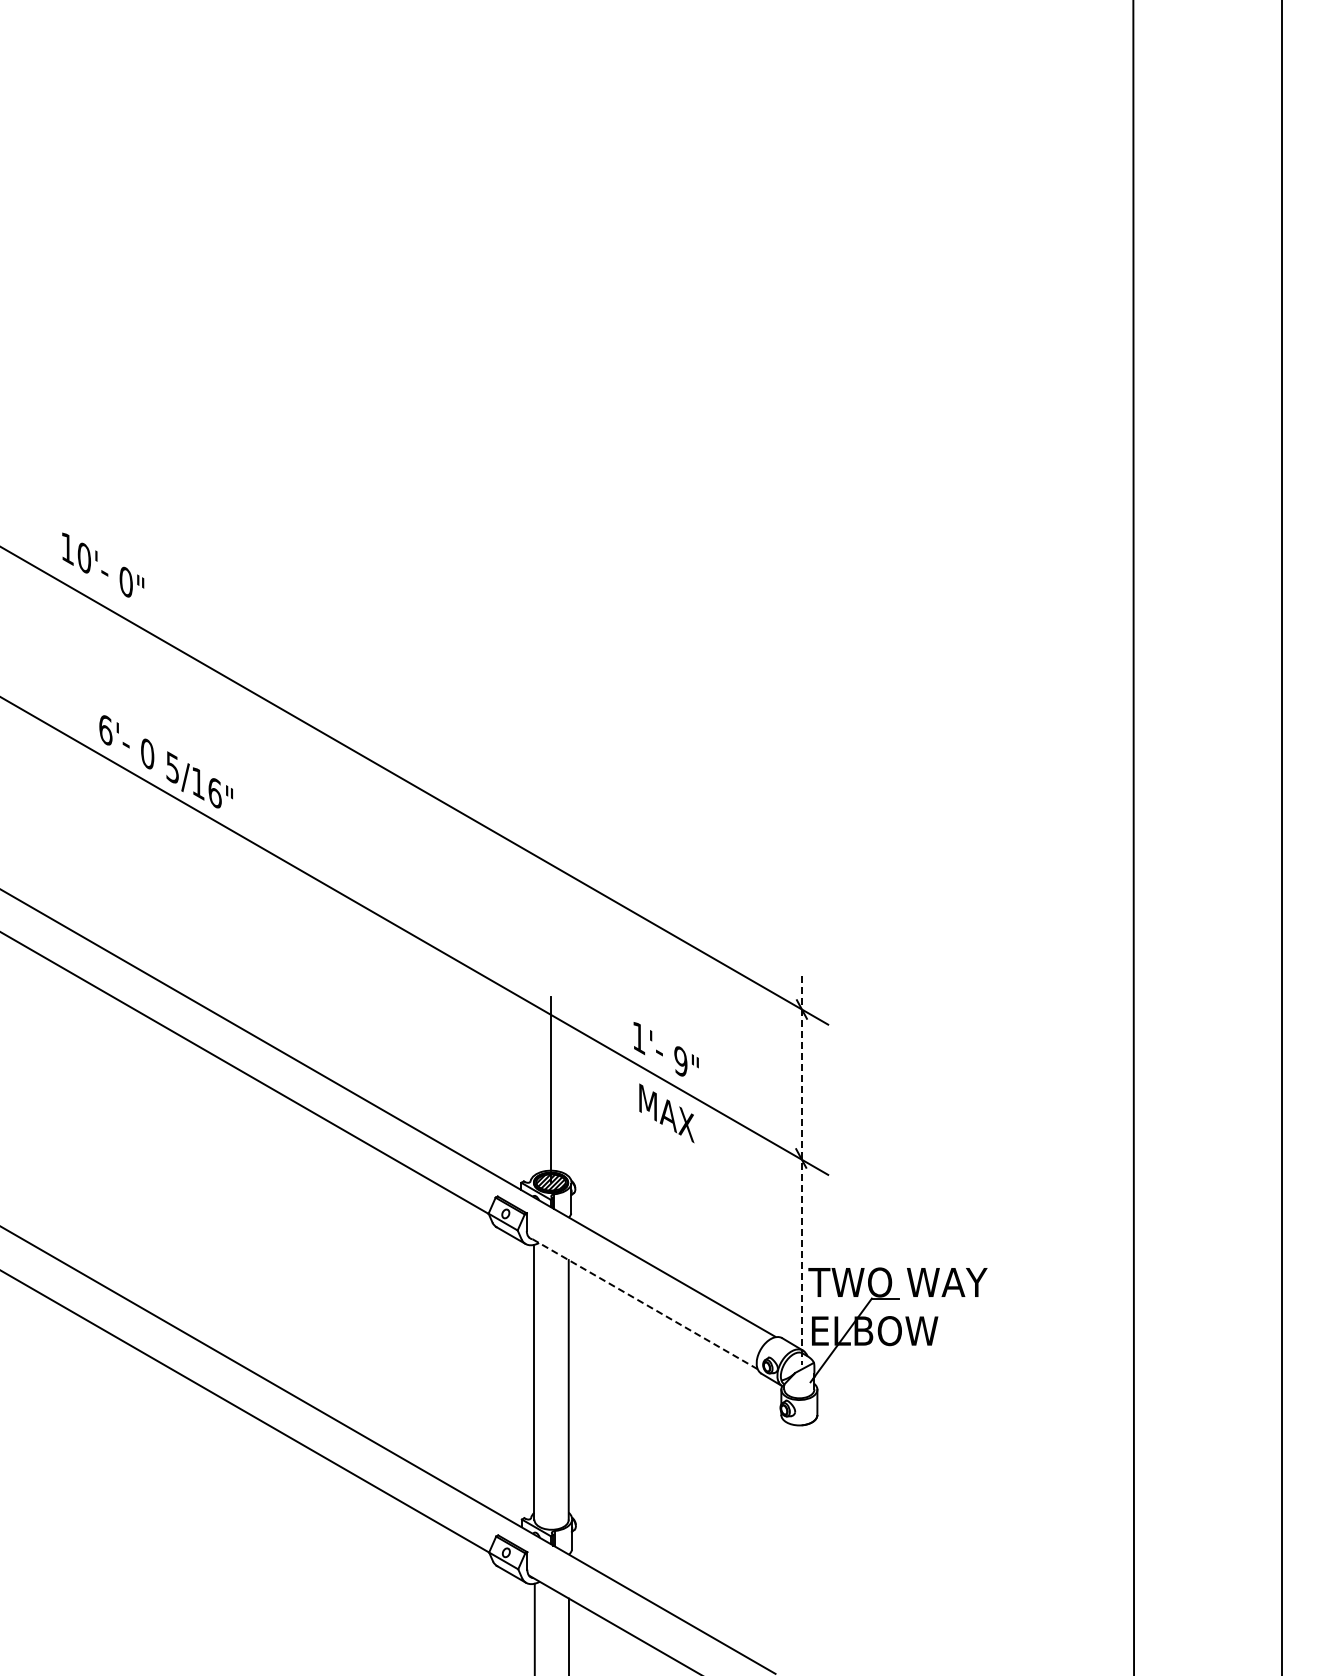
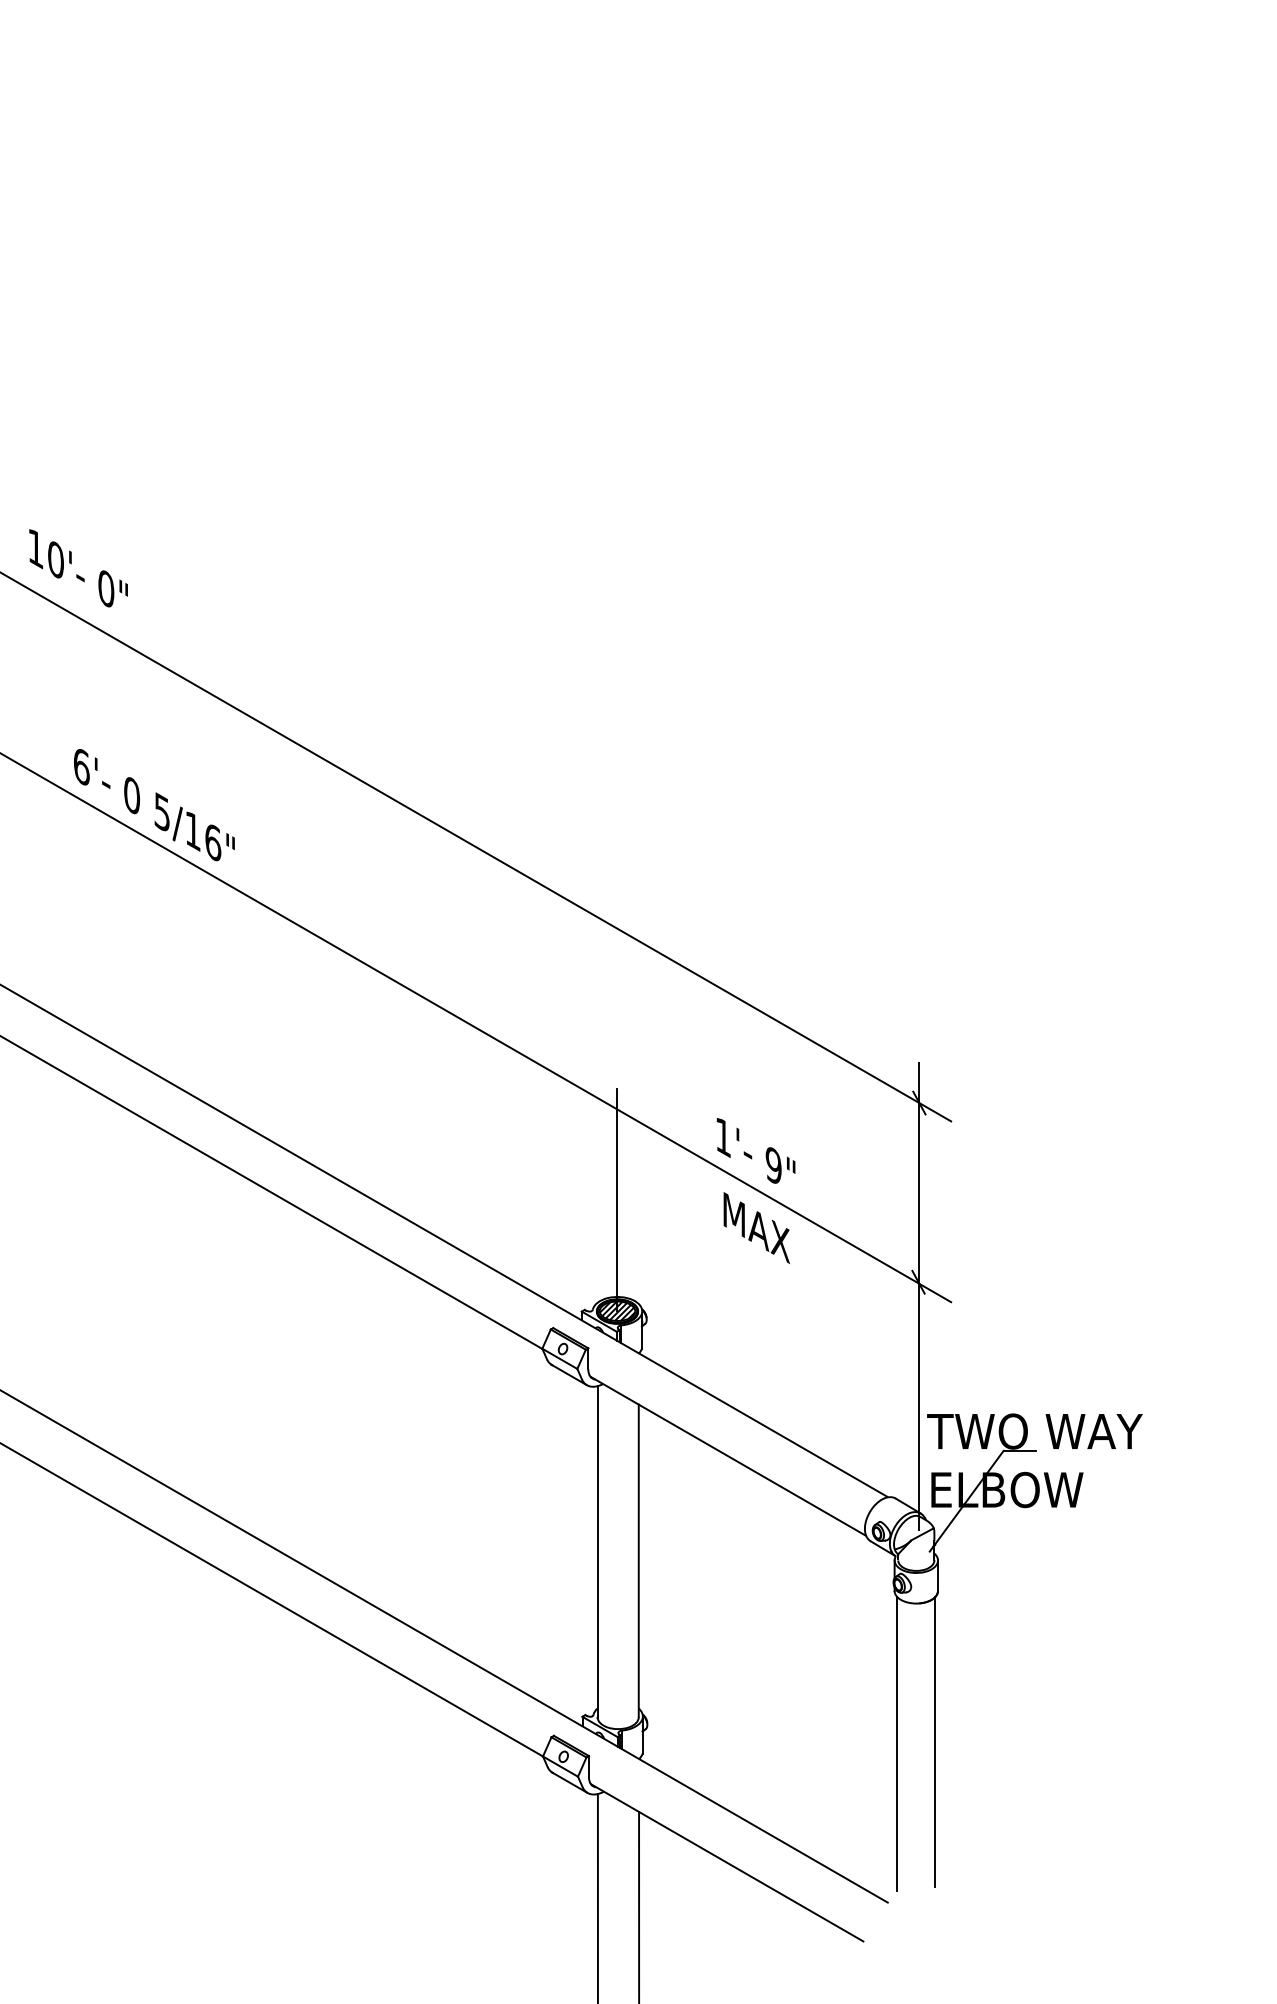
line: (801, 1170) -> (918, 1296), dashed -> solid
line: (642, 1302) -> (727, 1455), dashed -> solid
line: (815, 1540) -> (935, 1742), added
line: (783, 1542) -> (897, 1744), added

